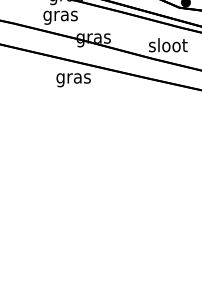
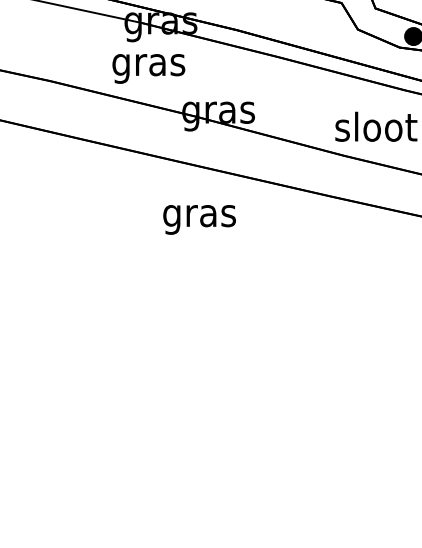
text: (73, 80) -> (199, 220), moved

